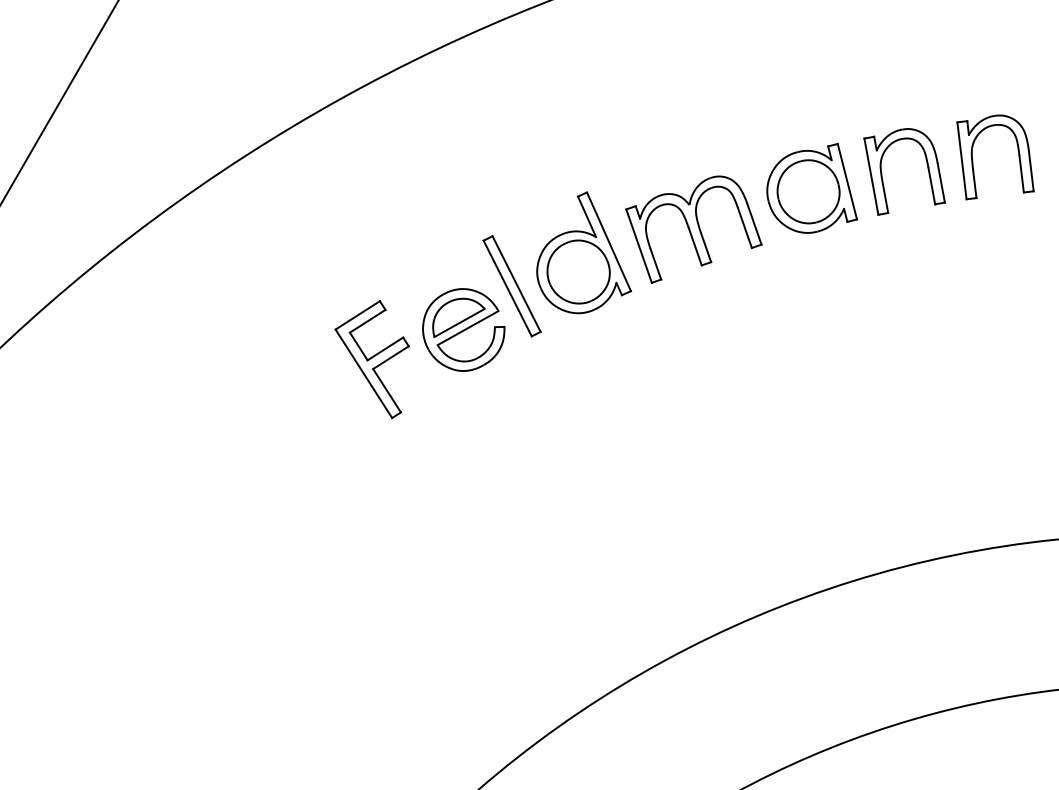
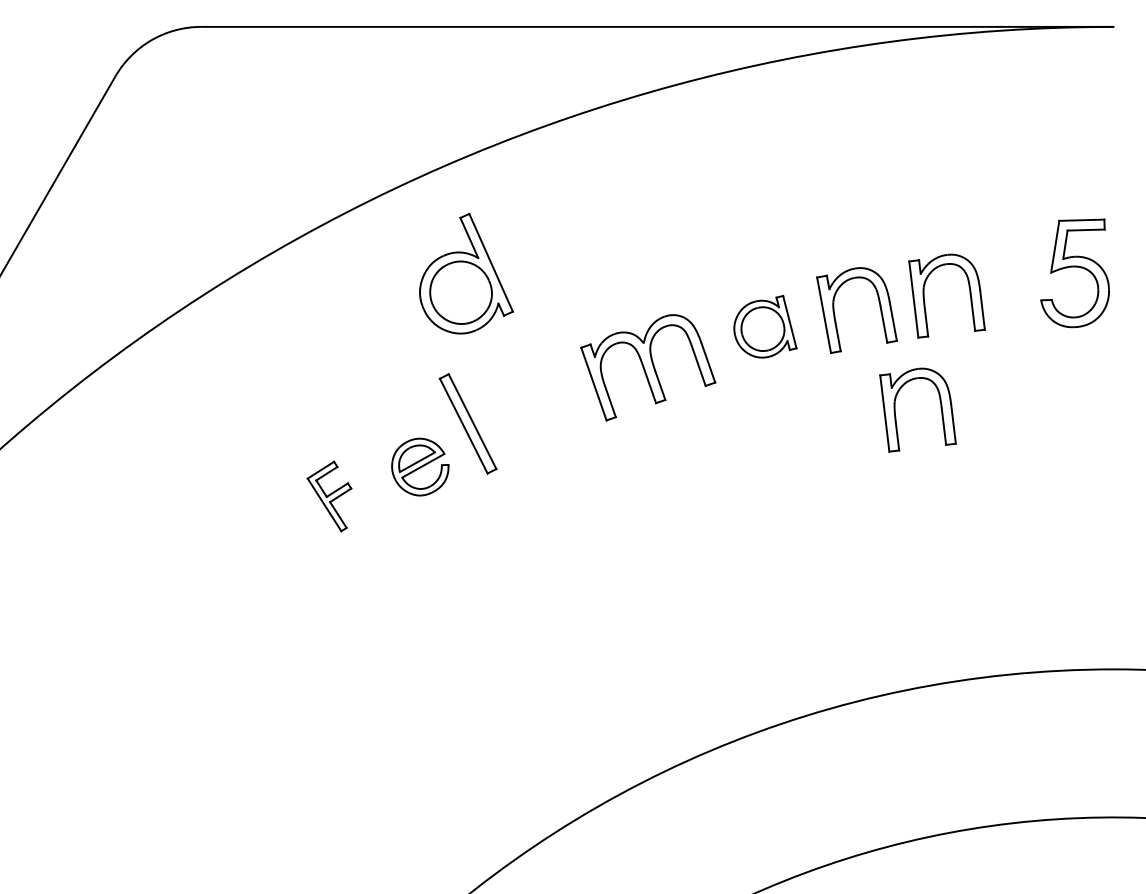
part: (812, 188) -> (765, 326), size x0.7
part: (584, 252) -> (466, 273), moved
part: (943, 271) -> (895, 409), added
part: (464, 329) -> (420, 466), size x0.7
part: (372, 359) -> (329, 496), size x0.6

